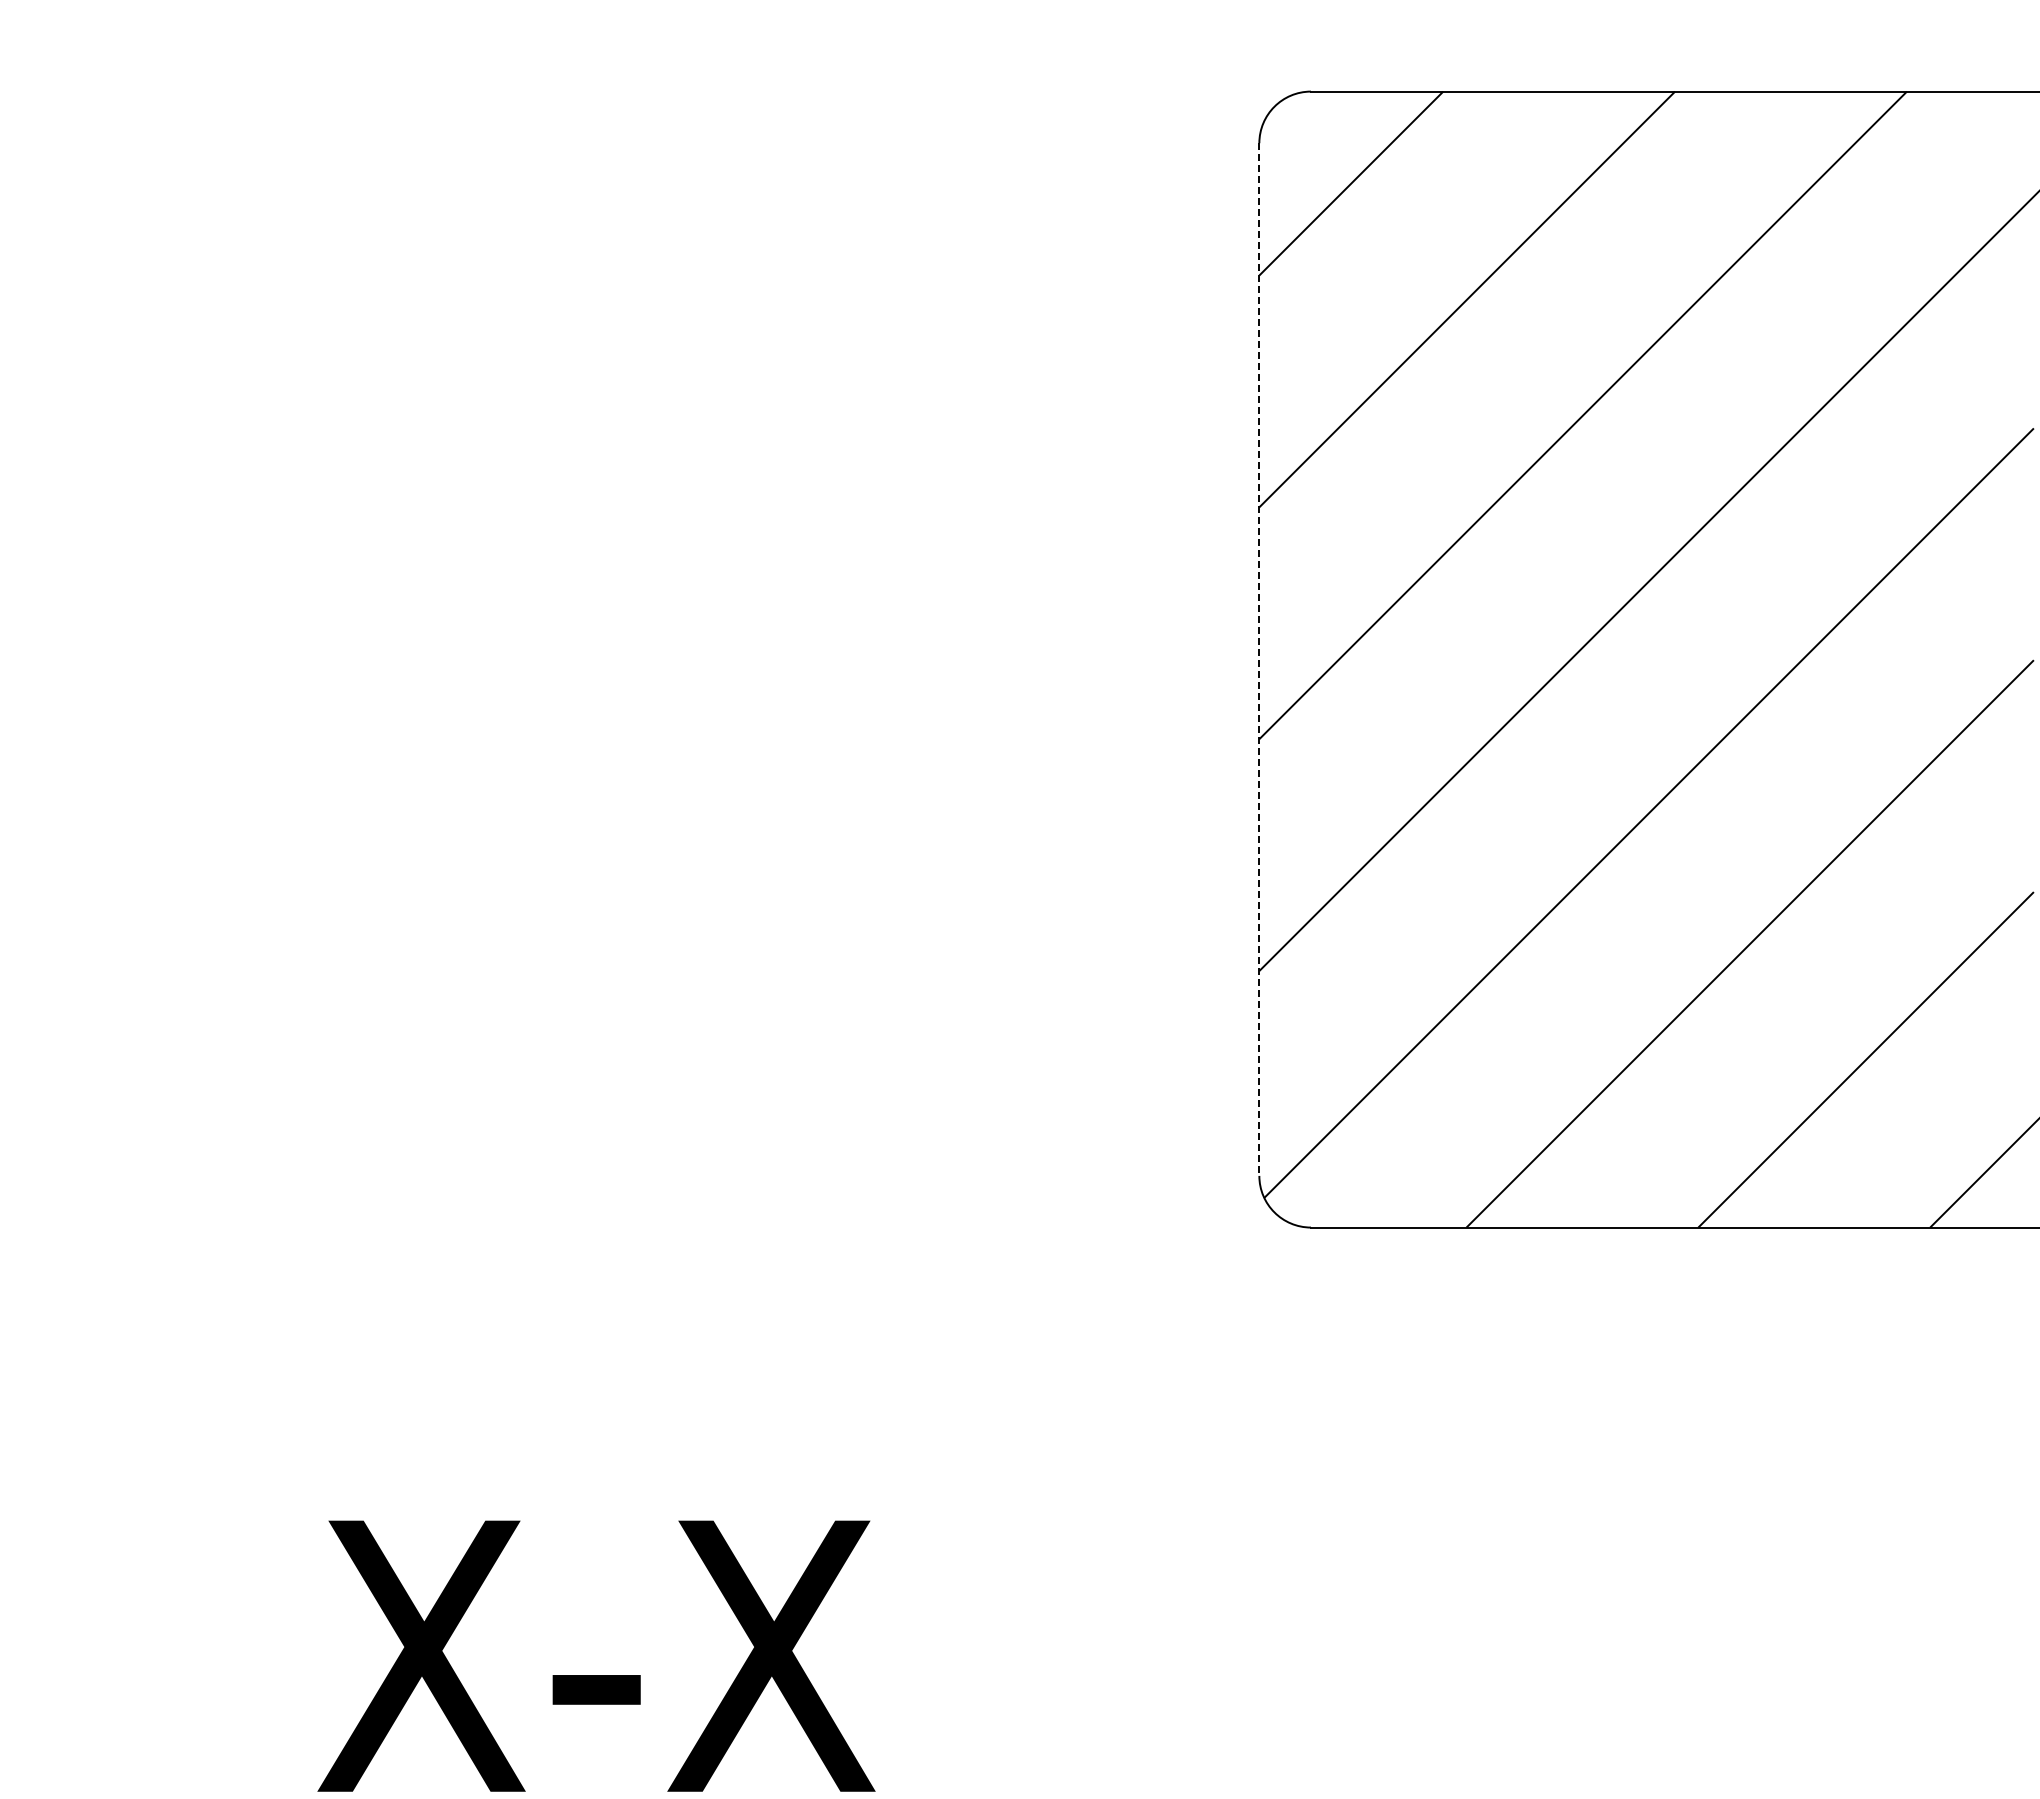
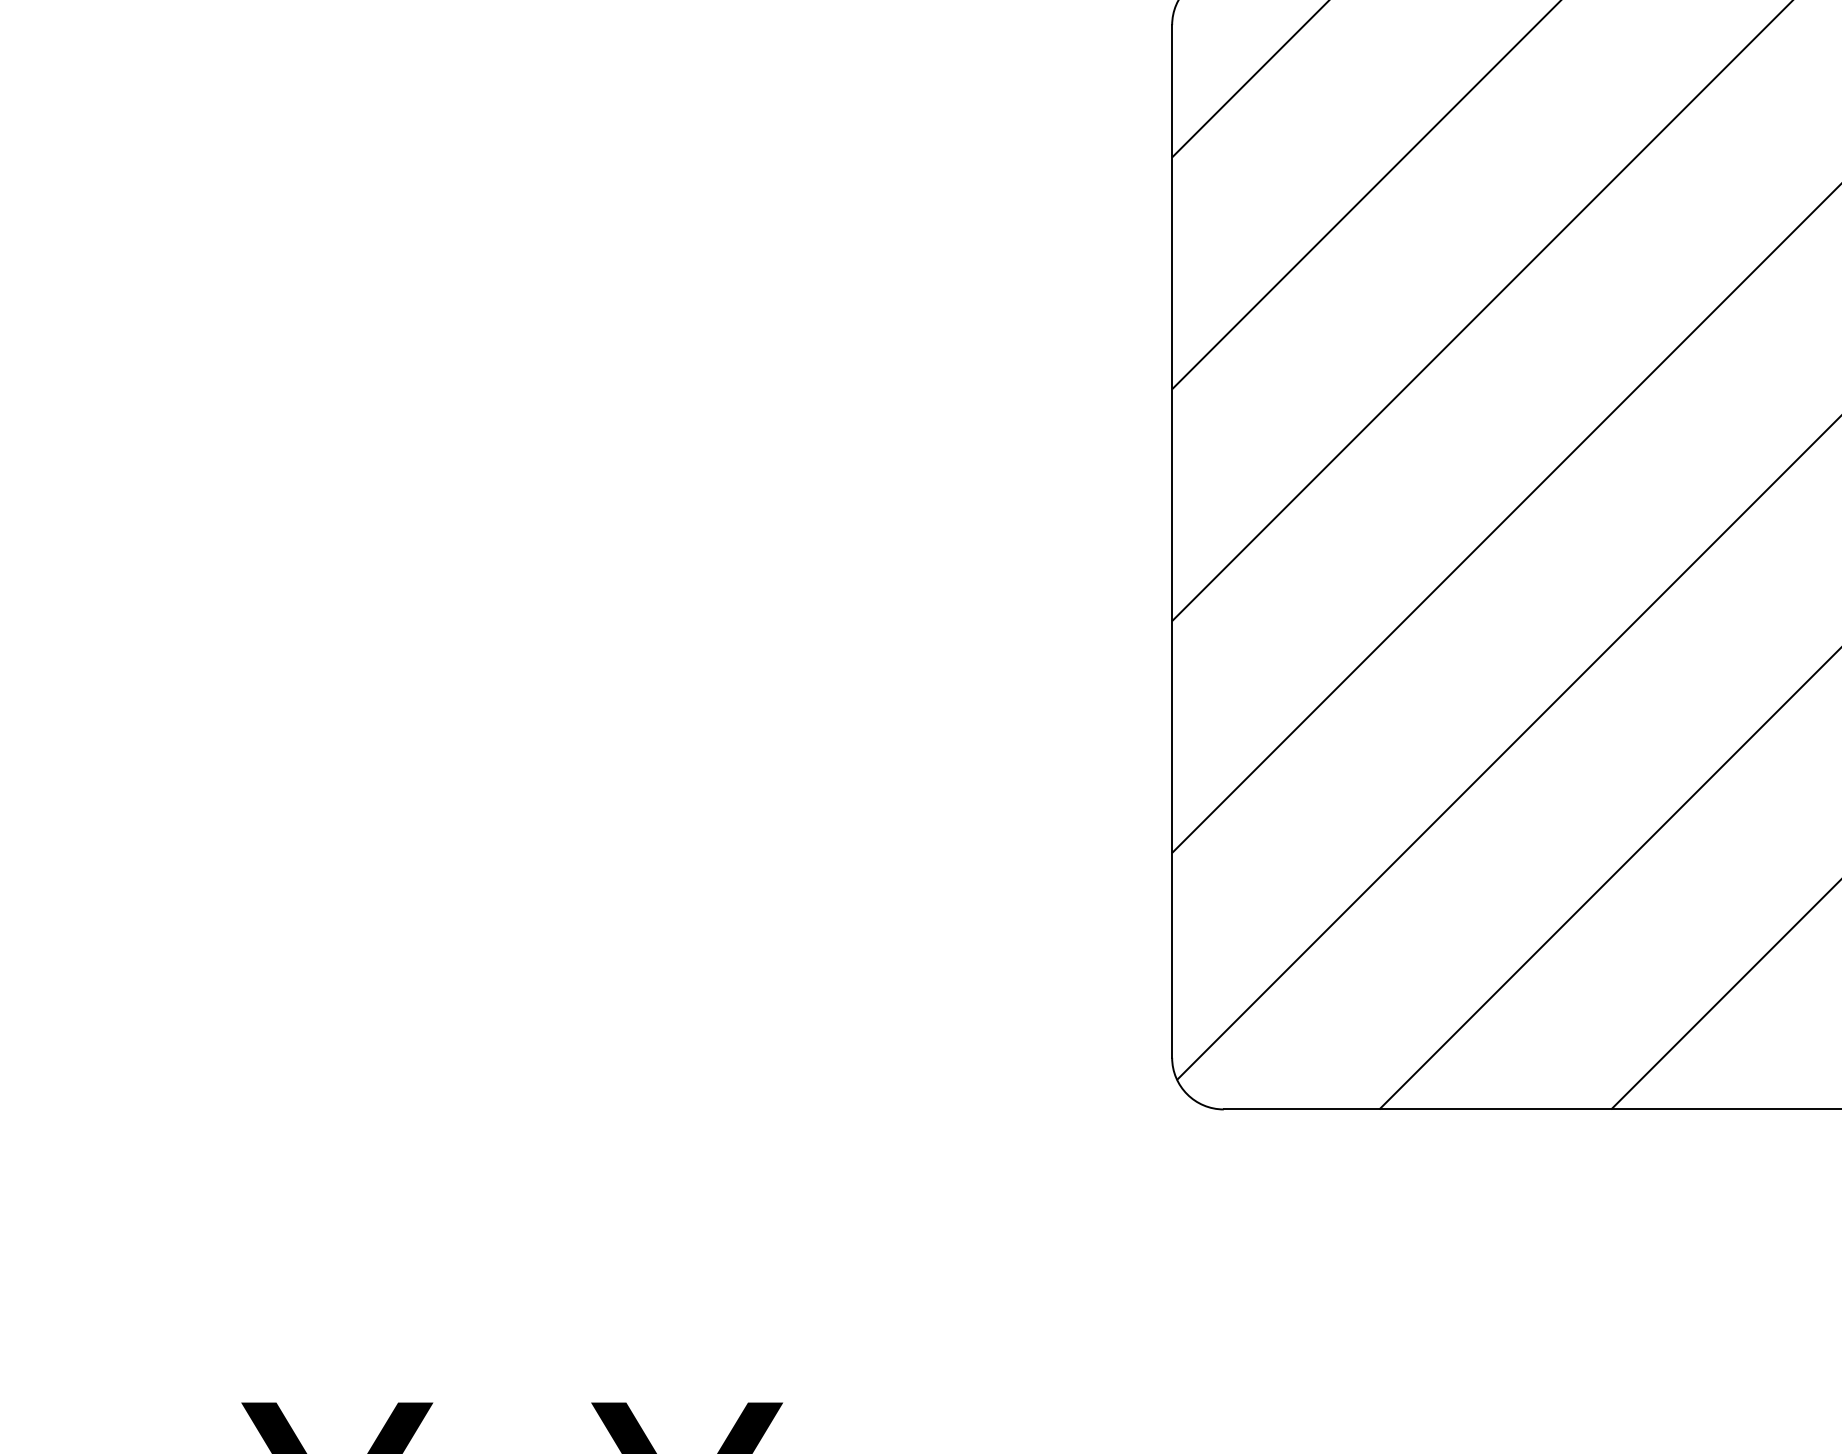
line: (1259, 660) -> (1172, 542), dashed -> solid

